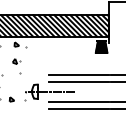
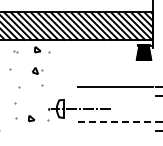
line: (78, 81) -> (115, 96), removed
line: (78, 101) -> (115, 121), solid -> dashed
line: (78, 109) -> (115, 130), removed

